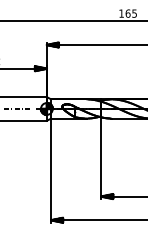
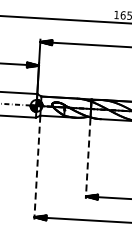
line: (101, 159) -> (88, 159), solid -> dashed
line: (51, 171) -> (37, 168), solid -> dashed

